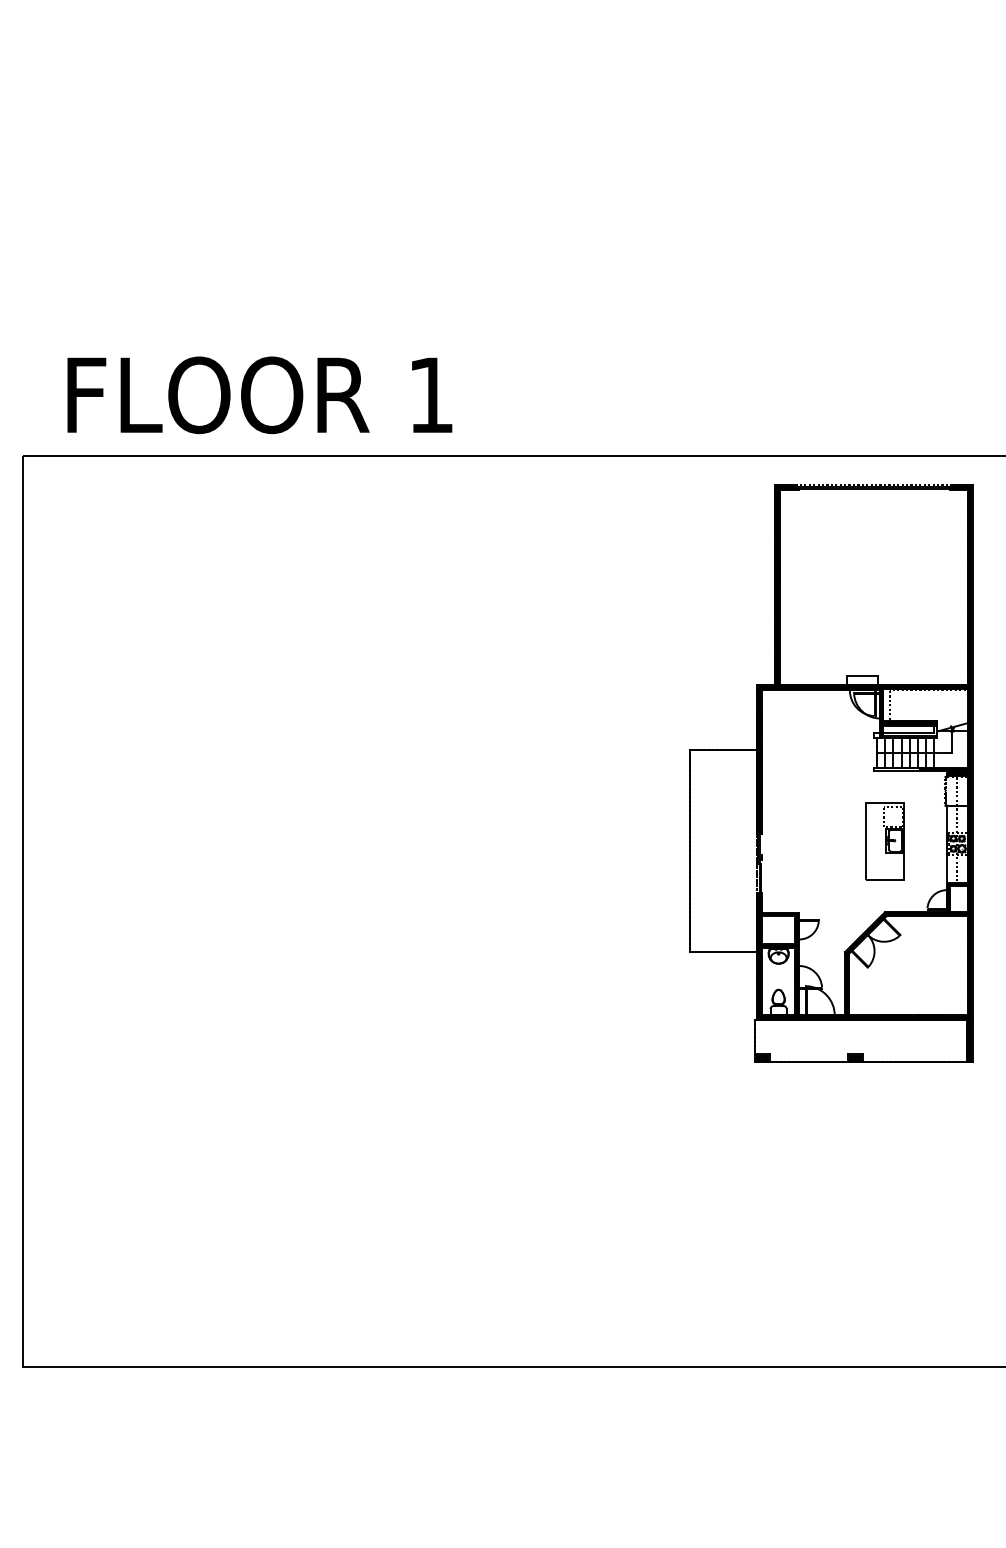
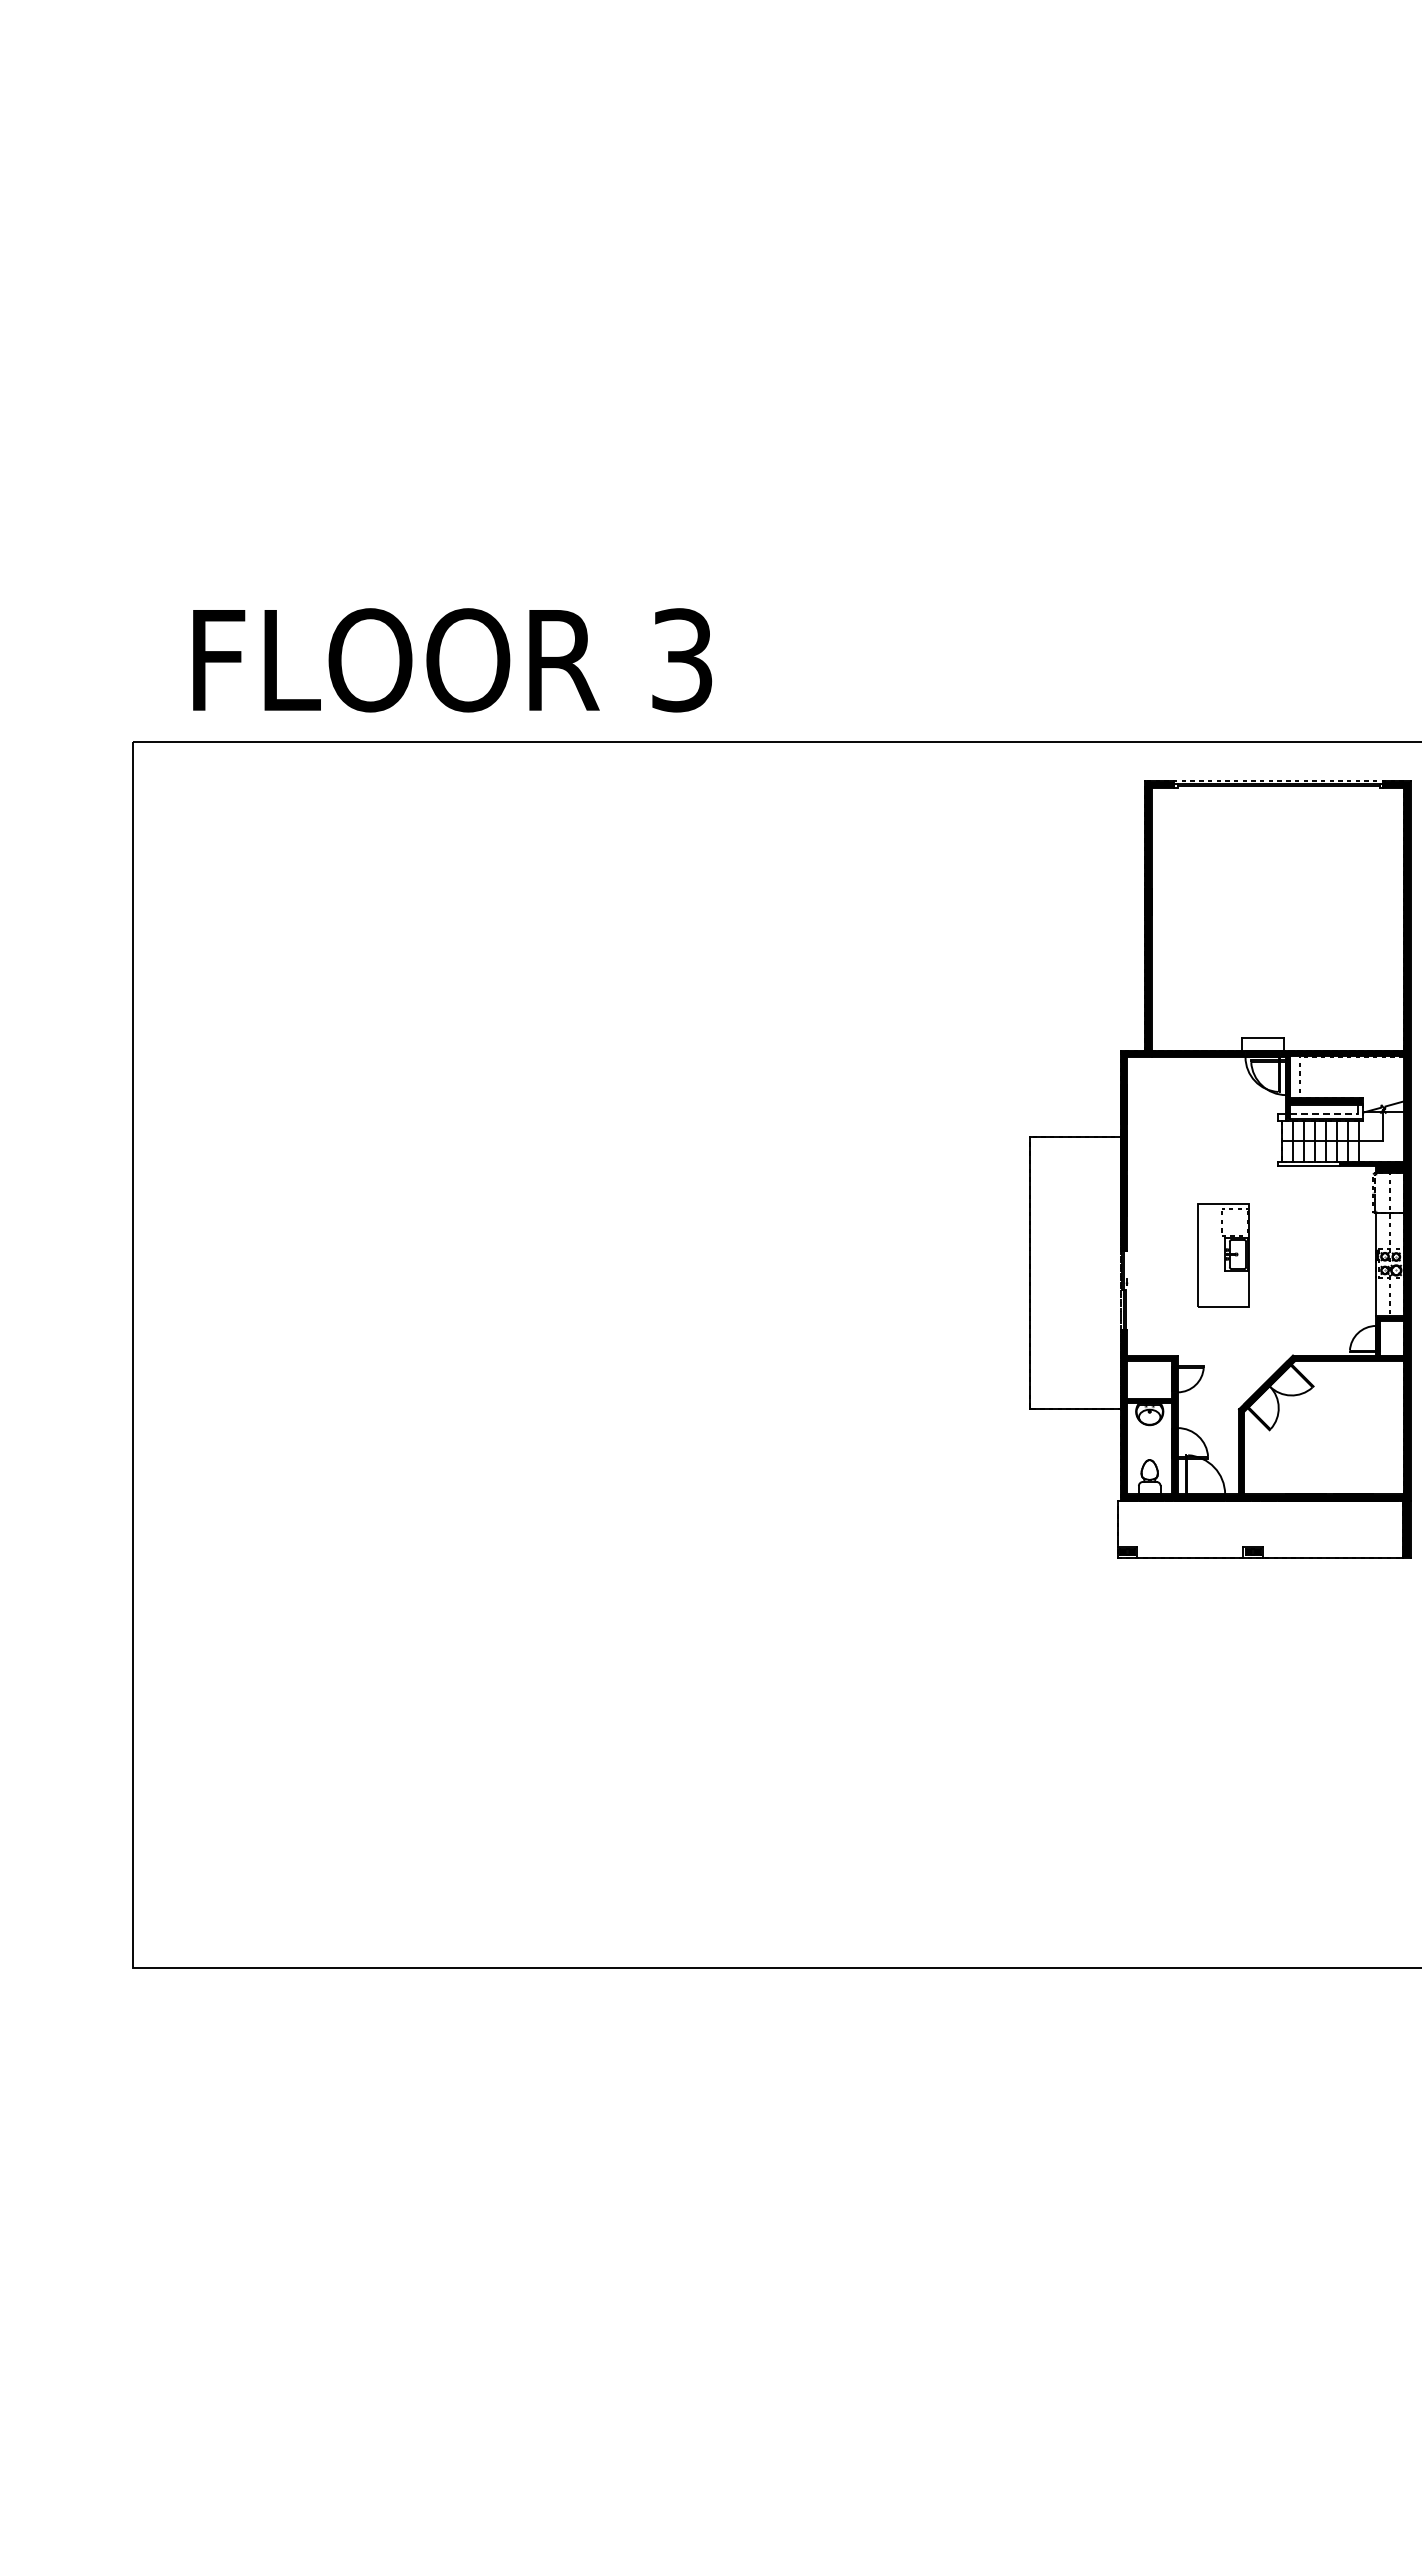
text: (431, 395) -> (682, 660), 1 -> 3
line: (908, 732) -> (1324, 1114), solid -> dashed
part: (884, 841) -> (1223, 1255), moved

